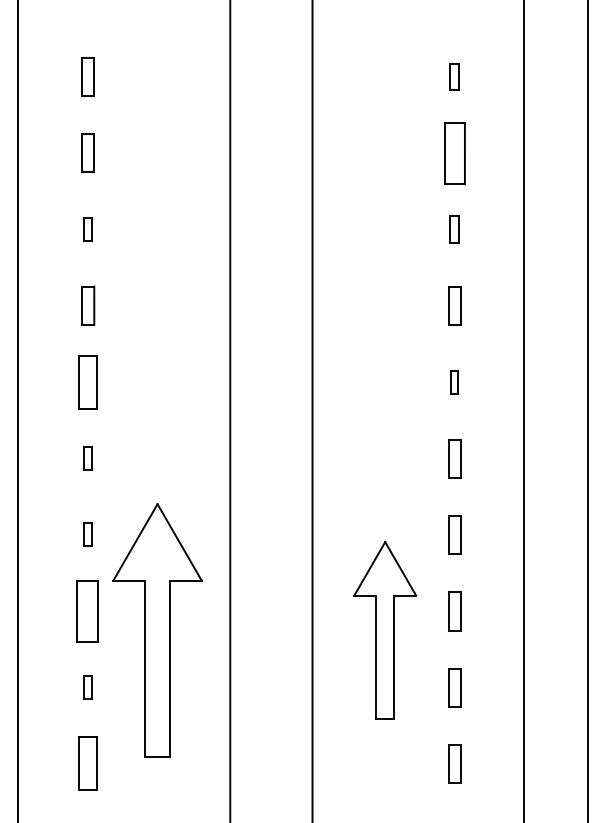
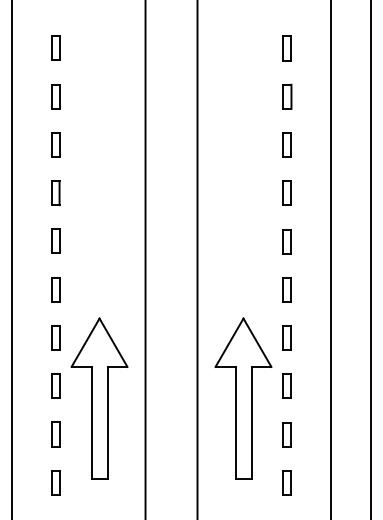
part: (453, 76) -> (286, 48), size x1.43
part: (454, 152) -> (287, 96), size x0.62
part: (87, 228) -> (55, 144), size x1.67
part: (453, 228) -> (286, 144), size x1.43
part: (87, 380) -> (55, 240), size x0.71
part: (453, 382) -> (286, 241), size x1.67
part: (87, 458) -> (55, 289), size x1.67
part: (87, 534) -> (55, 337), size x1.67
part: (87, 610) -> (55, 385), size x0.62
part: (385, 630) -> (243, 398), size x1.43
part: (87, 687) -> (55, 434), size x1.67
part: (87, 763) -> (55, 482), size x0.71

